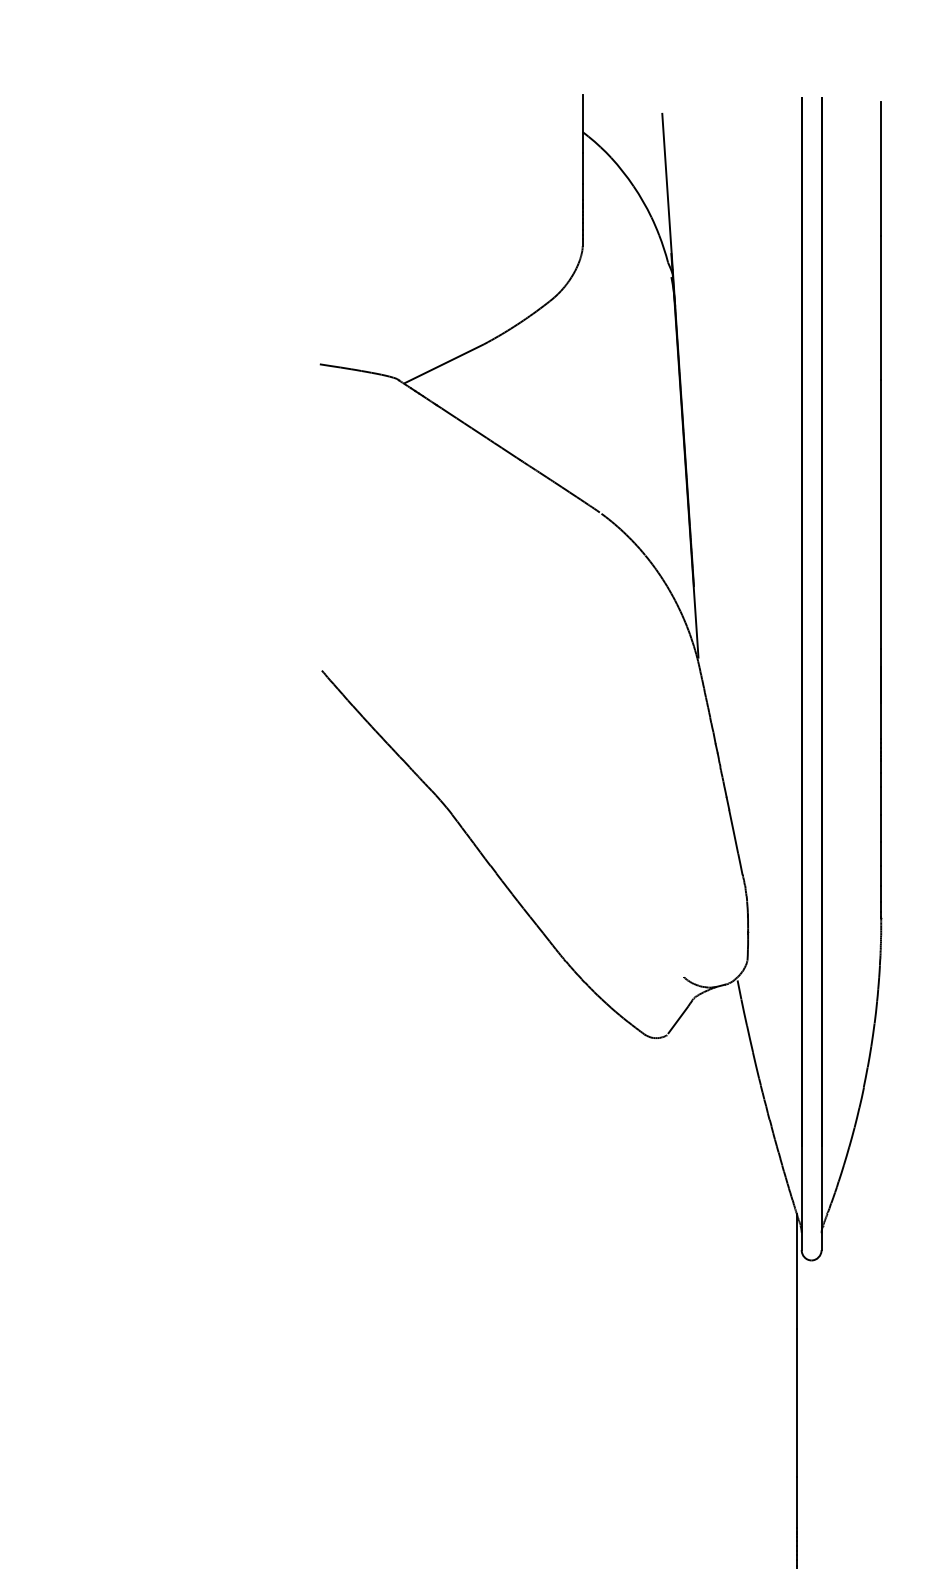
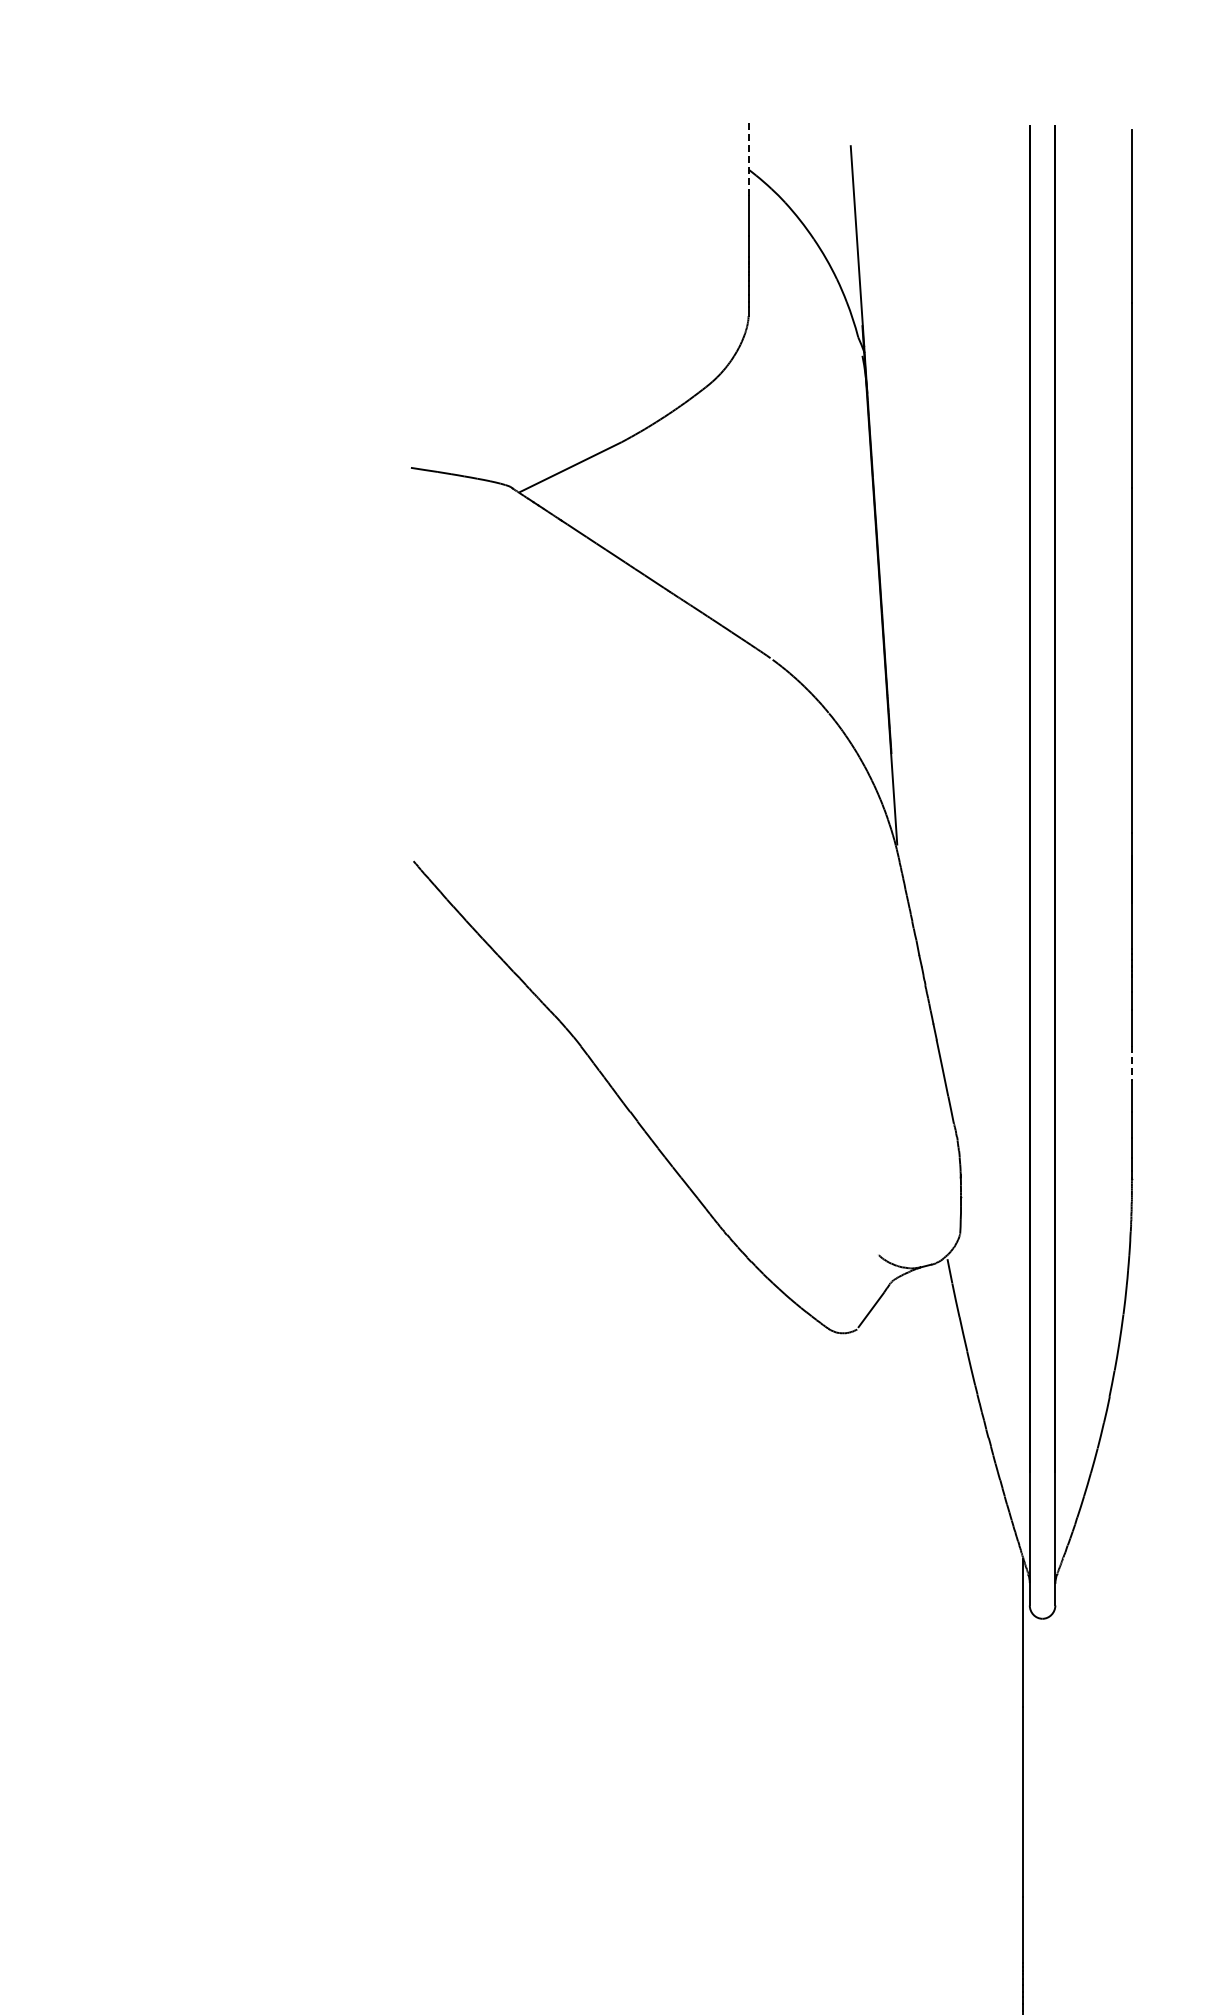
line: (582, 124) -> (748, 159), solid -> dashed
line: (880, 828) -> (1131, 1064), solid -> dashed

